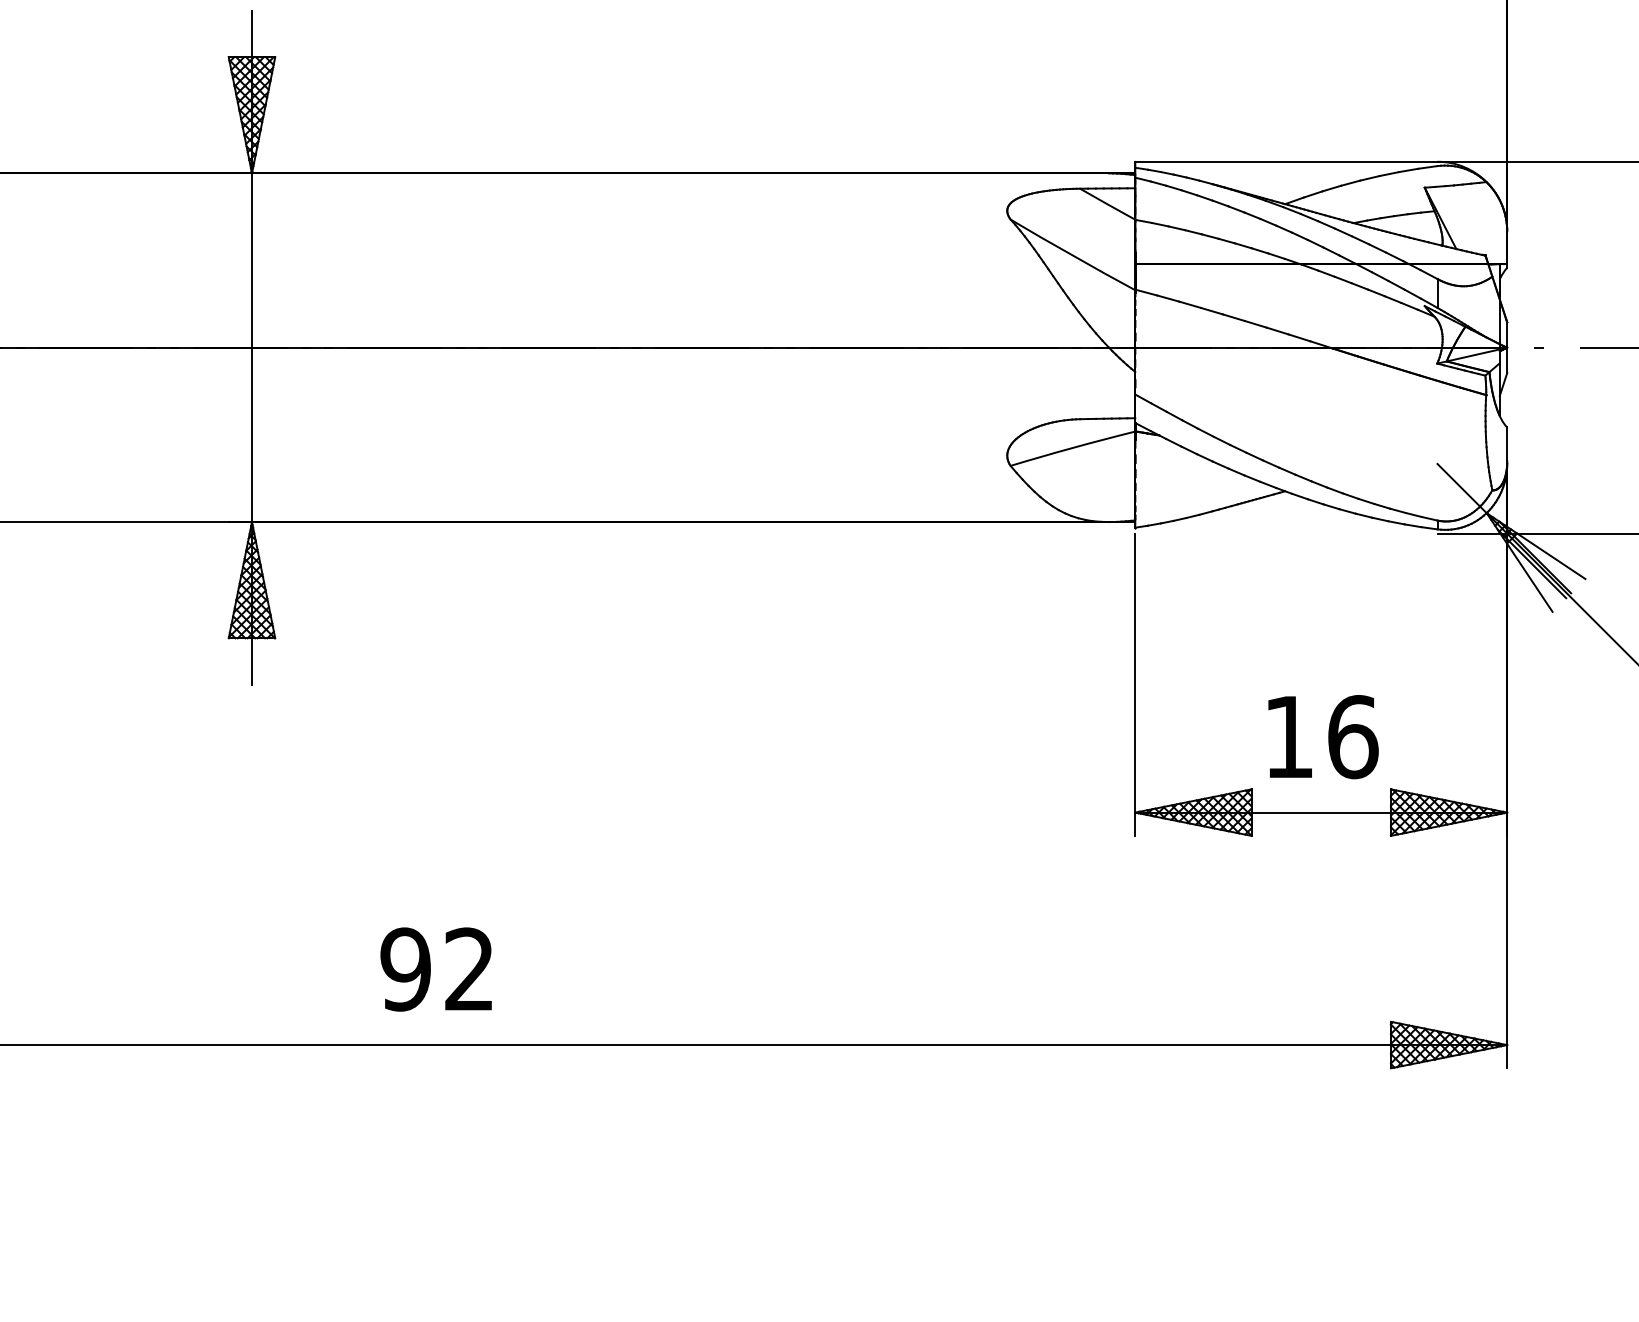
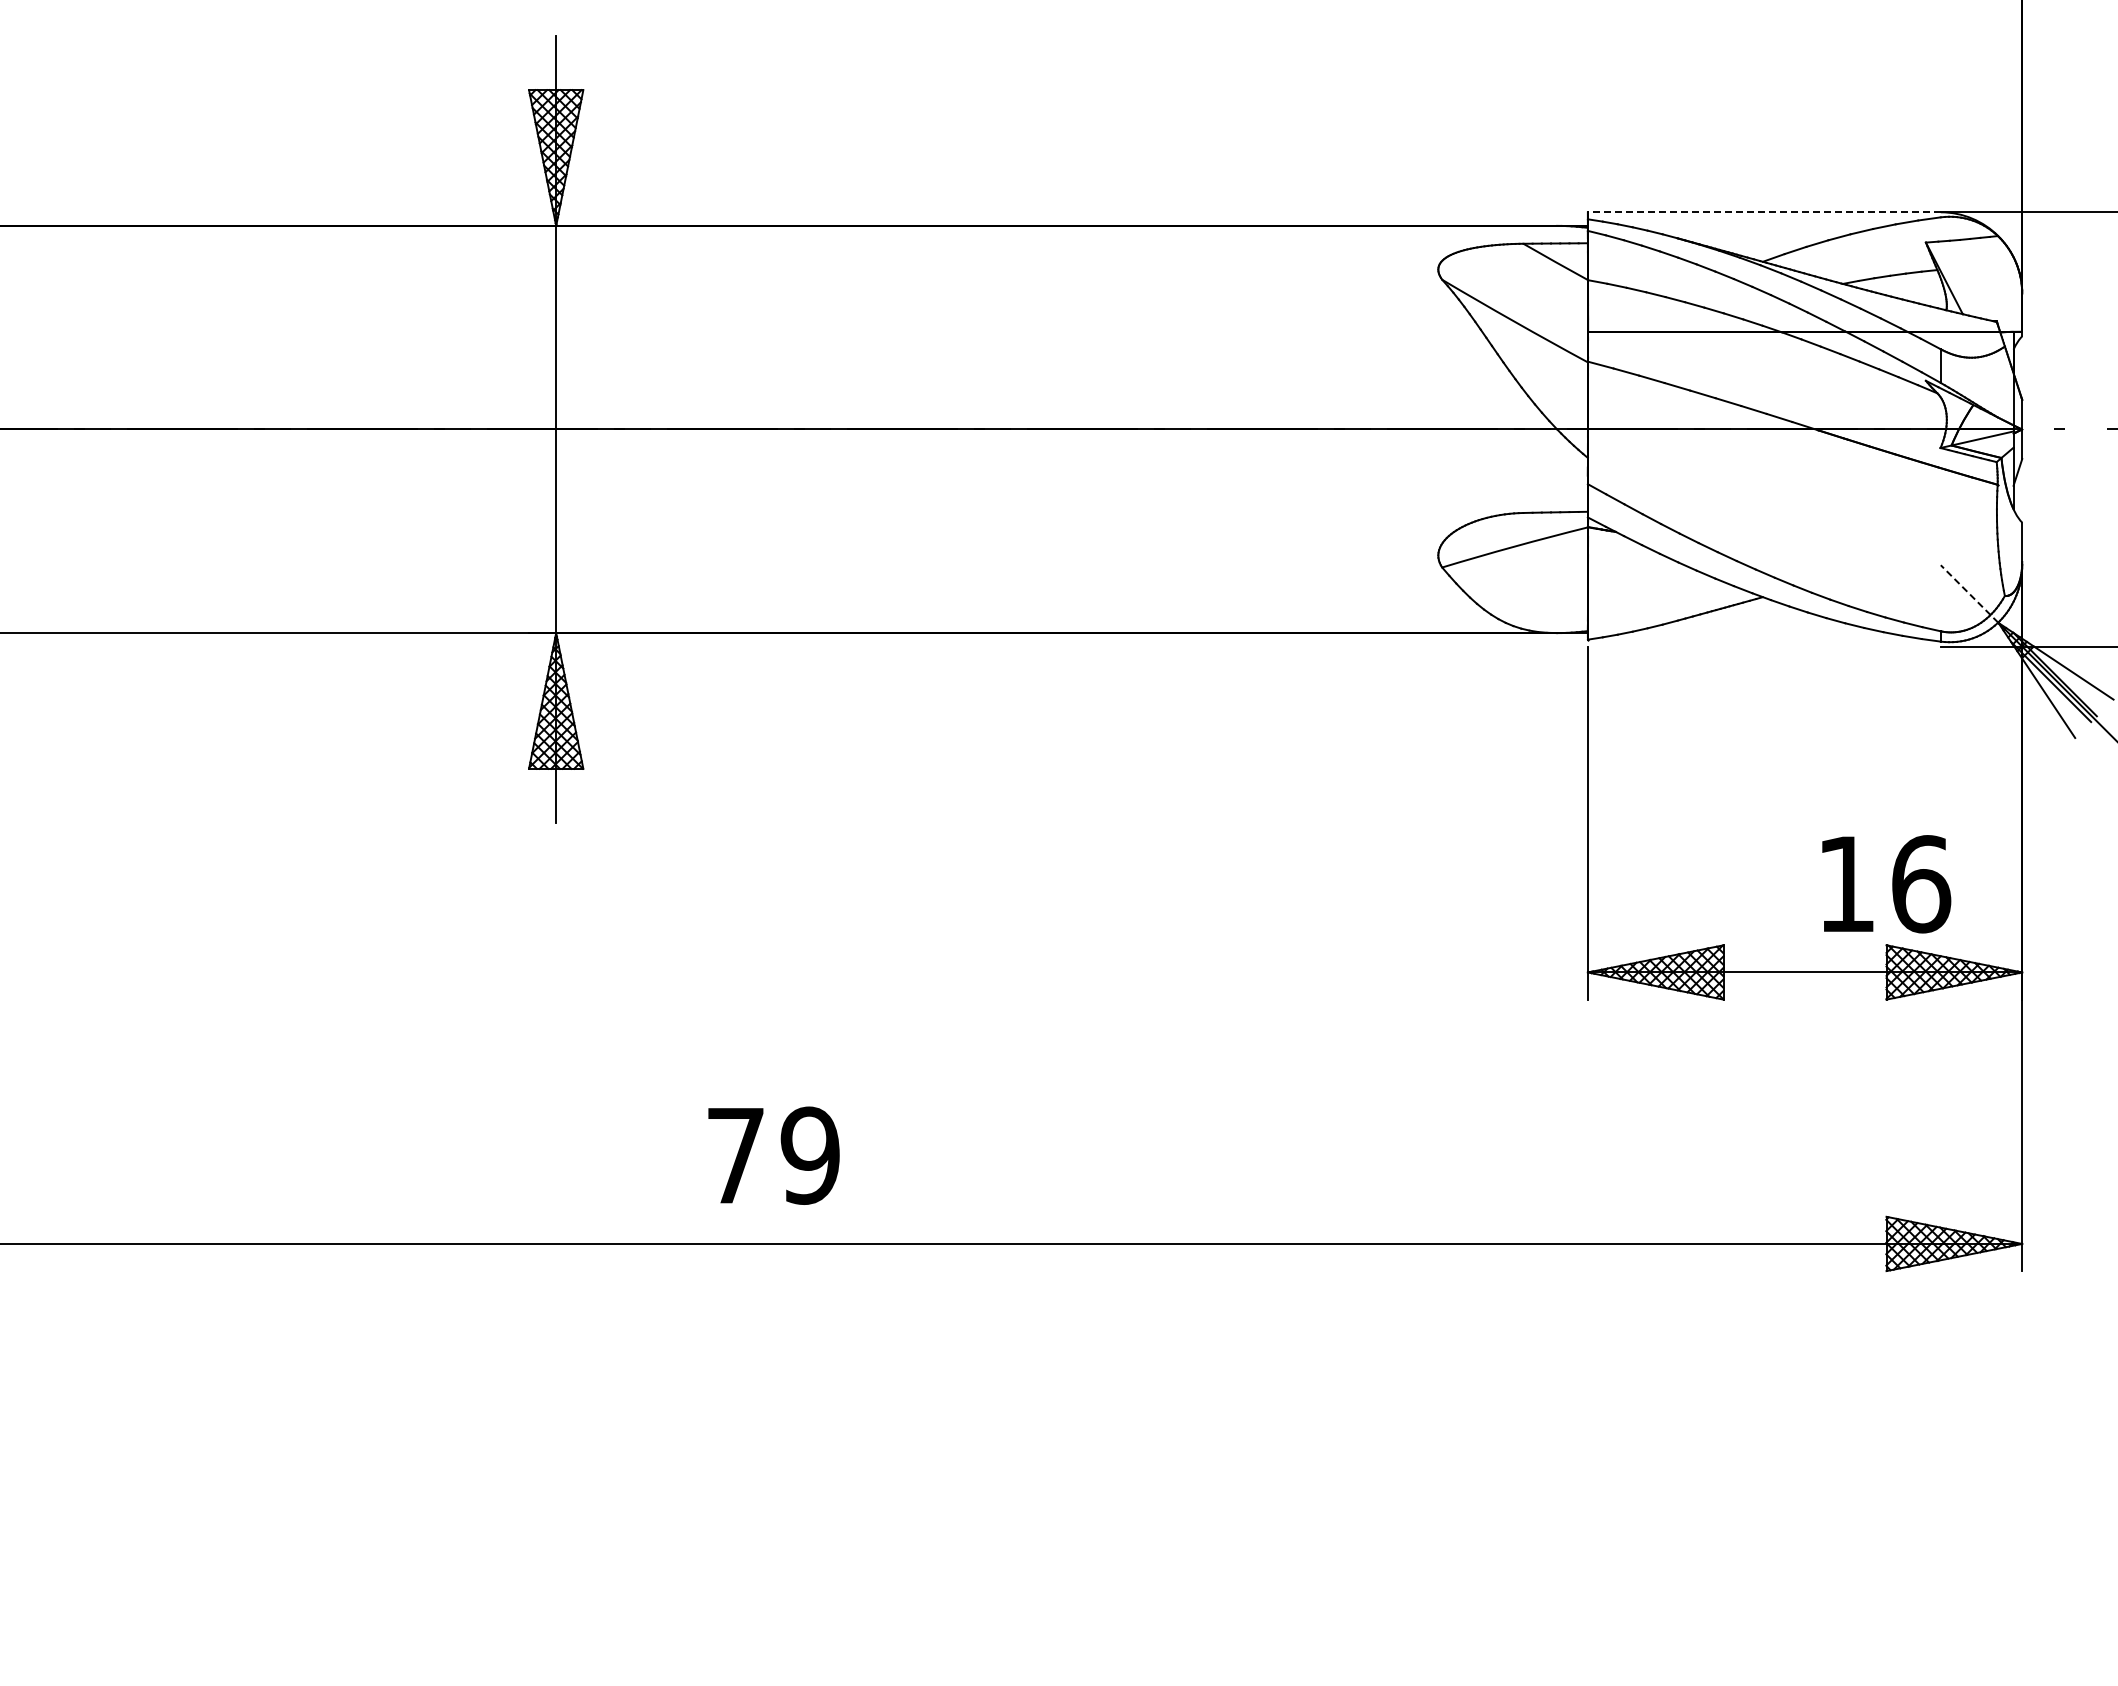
line: (1285, 161) -> (1763, 212), solid -> dashed
line: (1462, 489) -> (1969, 594), solid -> dashed
text: (1323, 737) -> (1886, 884), moved
text: (437, 969) -> (772, 1155), 92 -> 79

